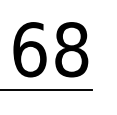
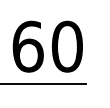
text: (70, 49) -> (66, 46), 68 -> 60

